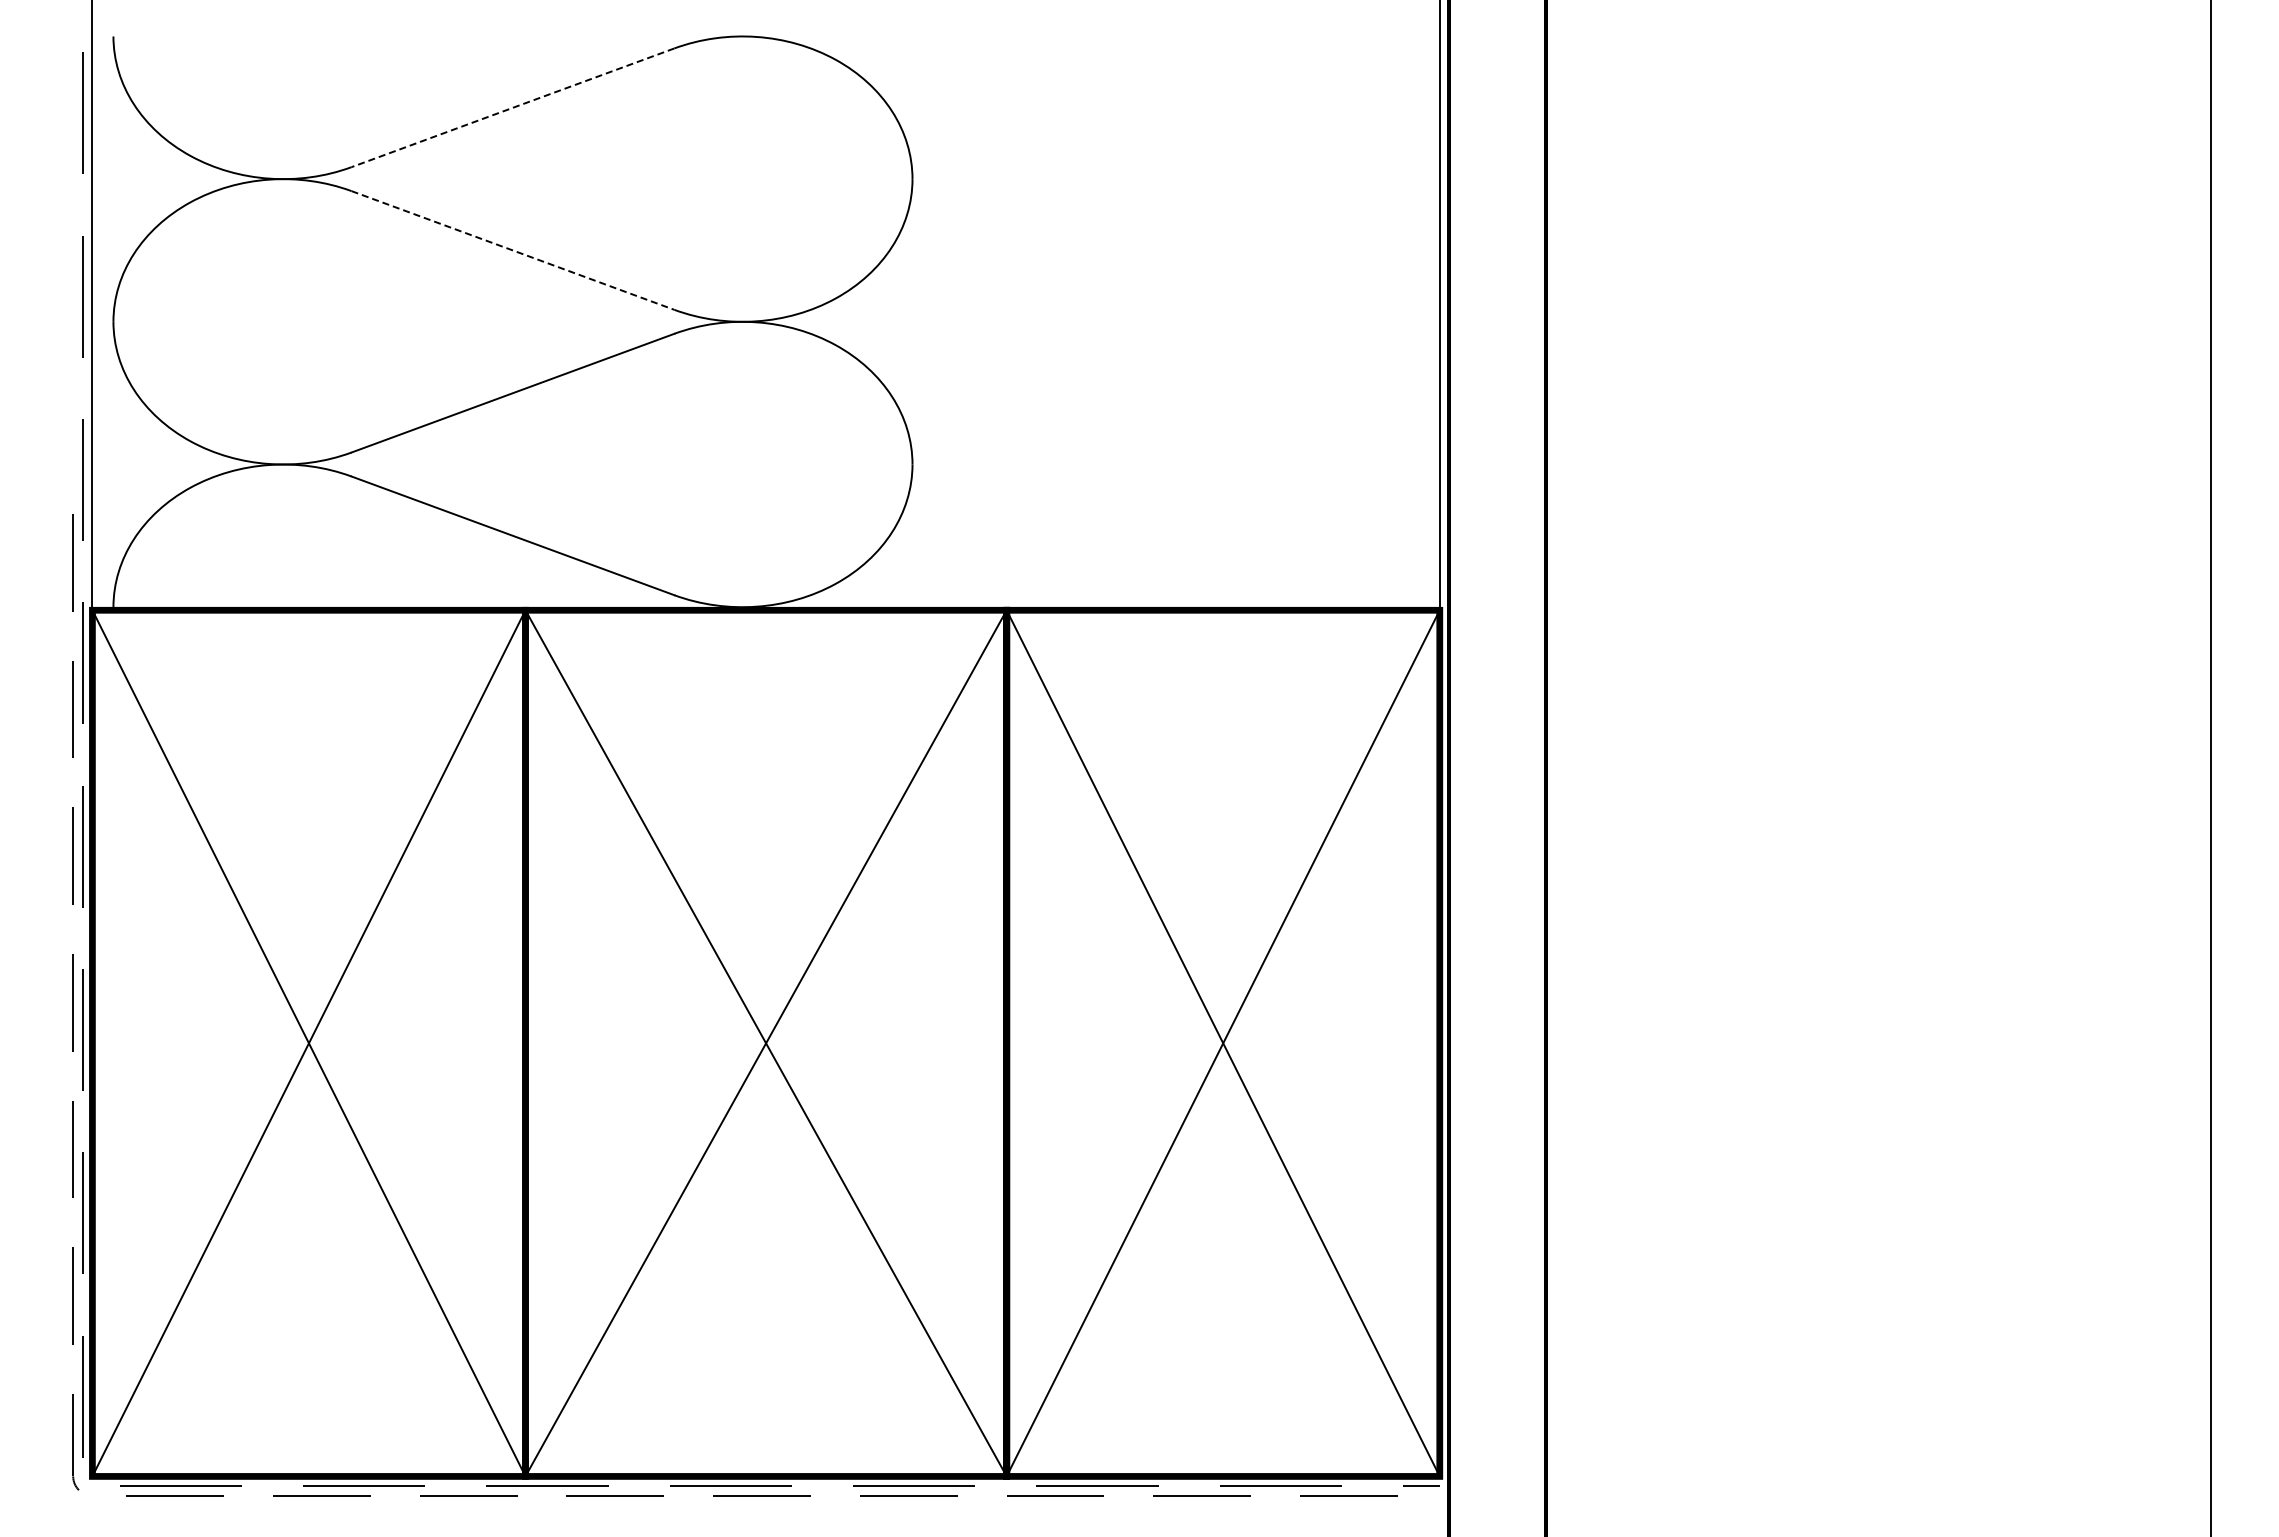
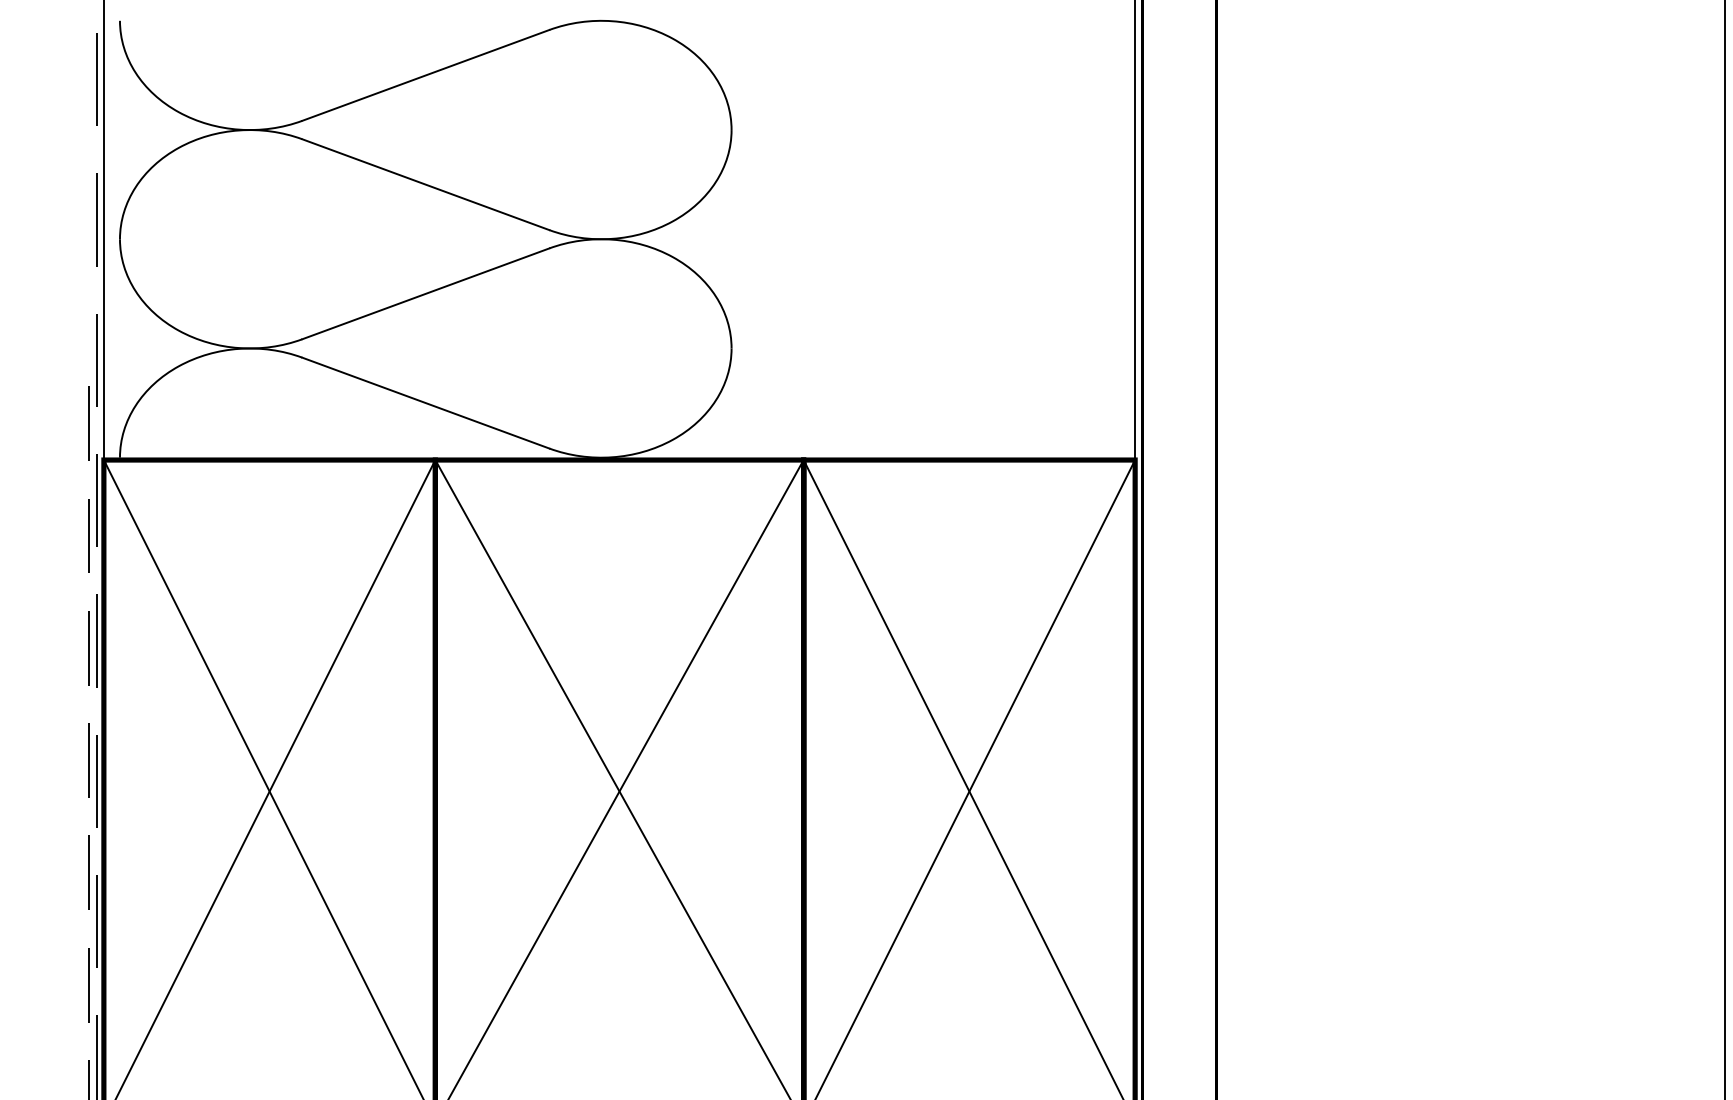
line: (512, 107) -> (425, 75), dashed -> solid
line: (512, 250) -> (425, 184), dashed -> solid

